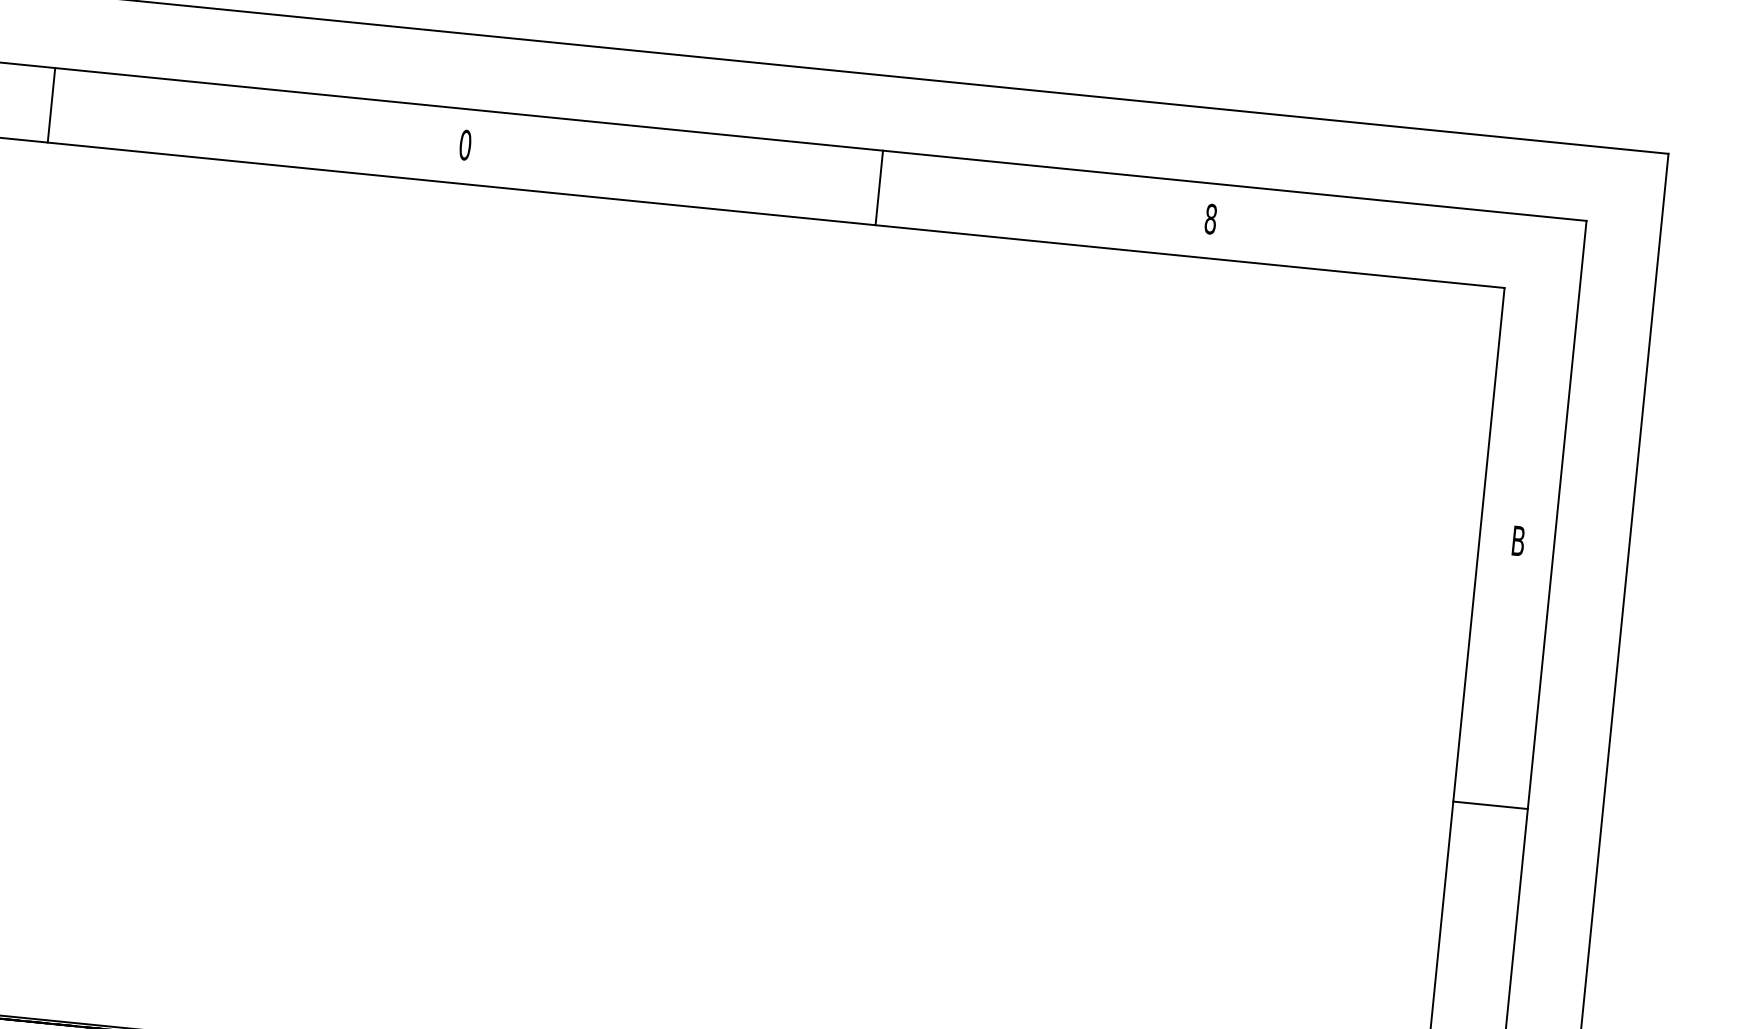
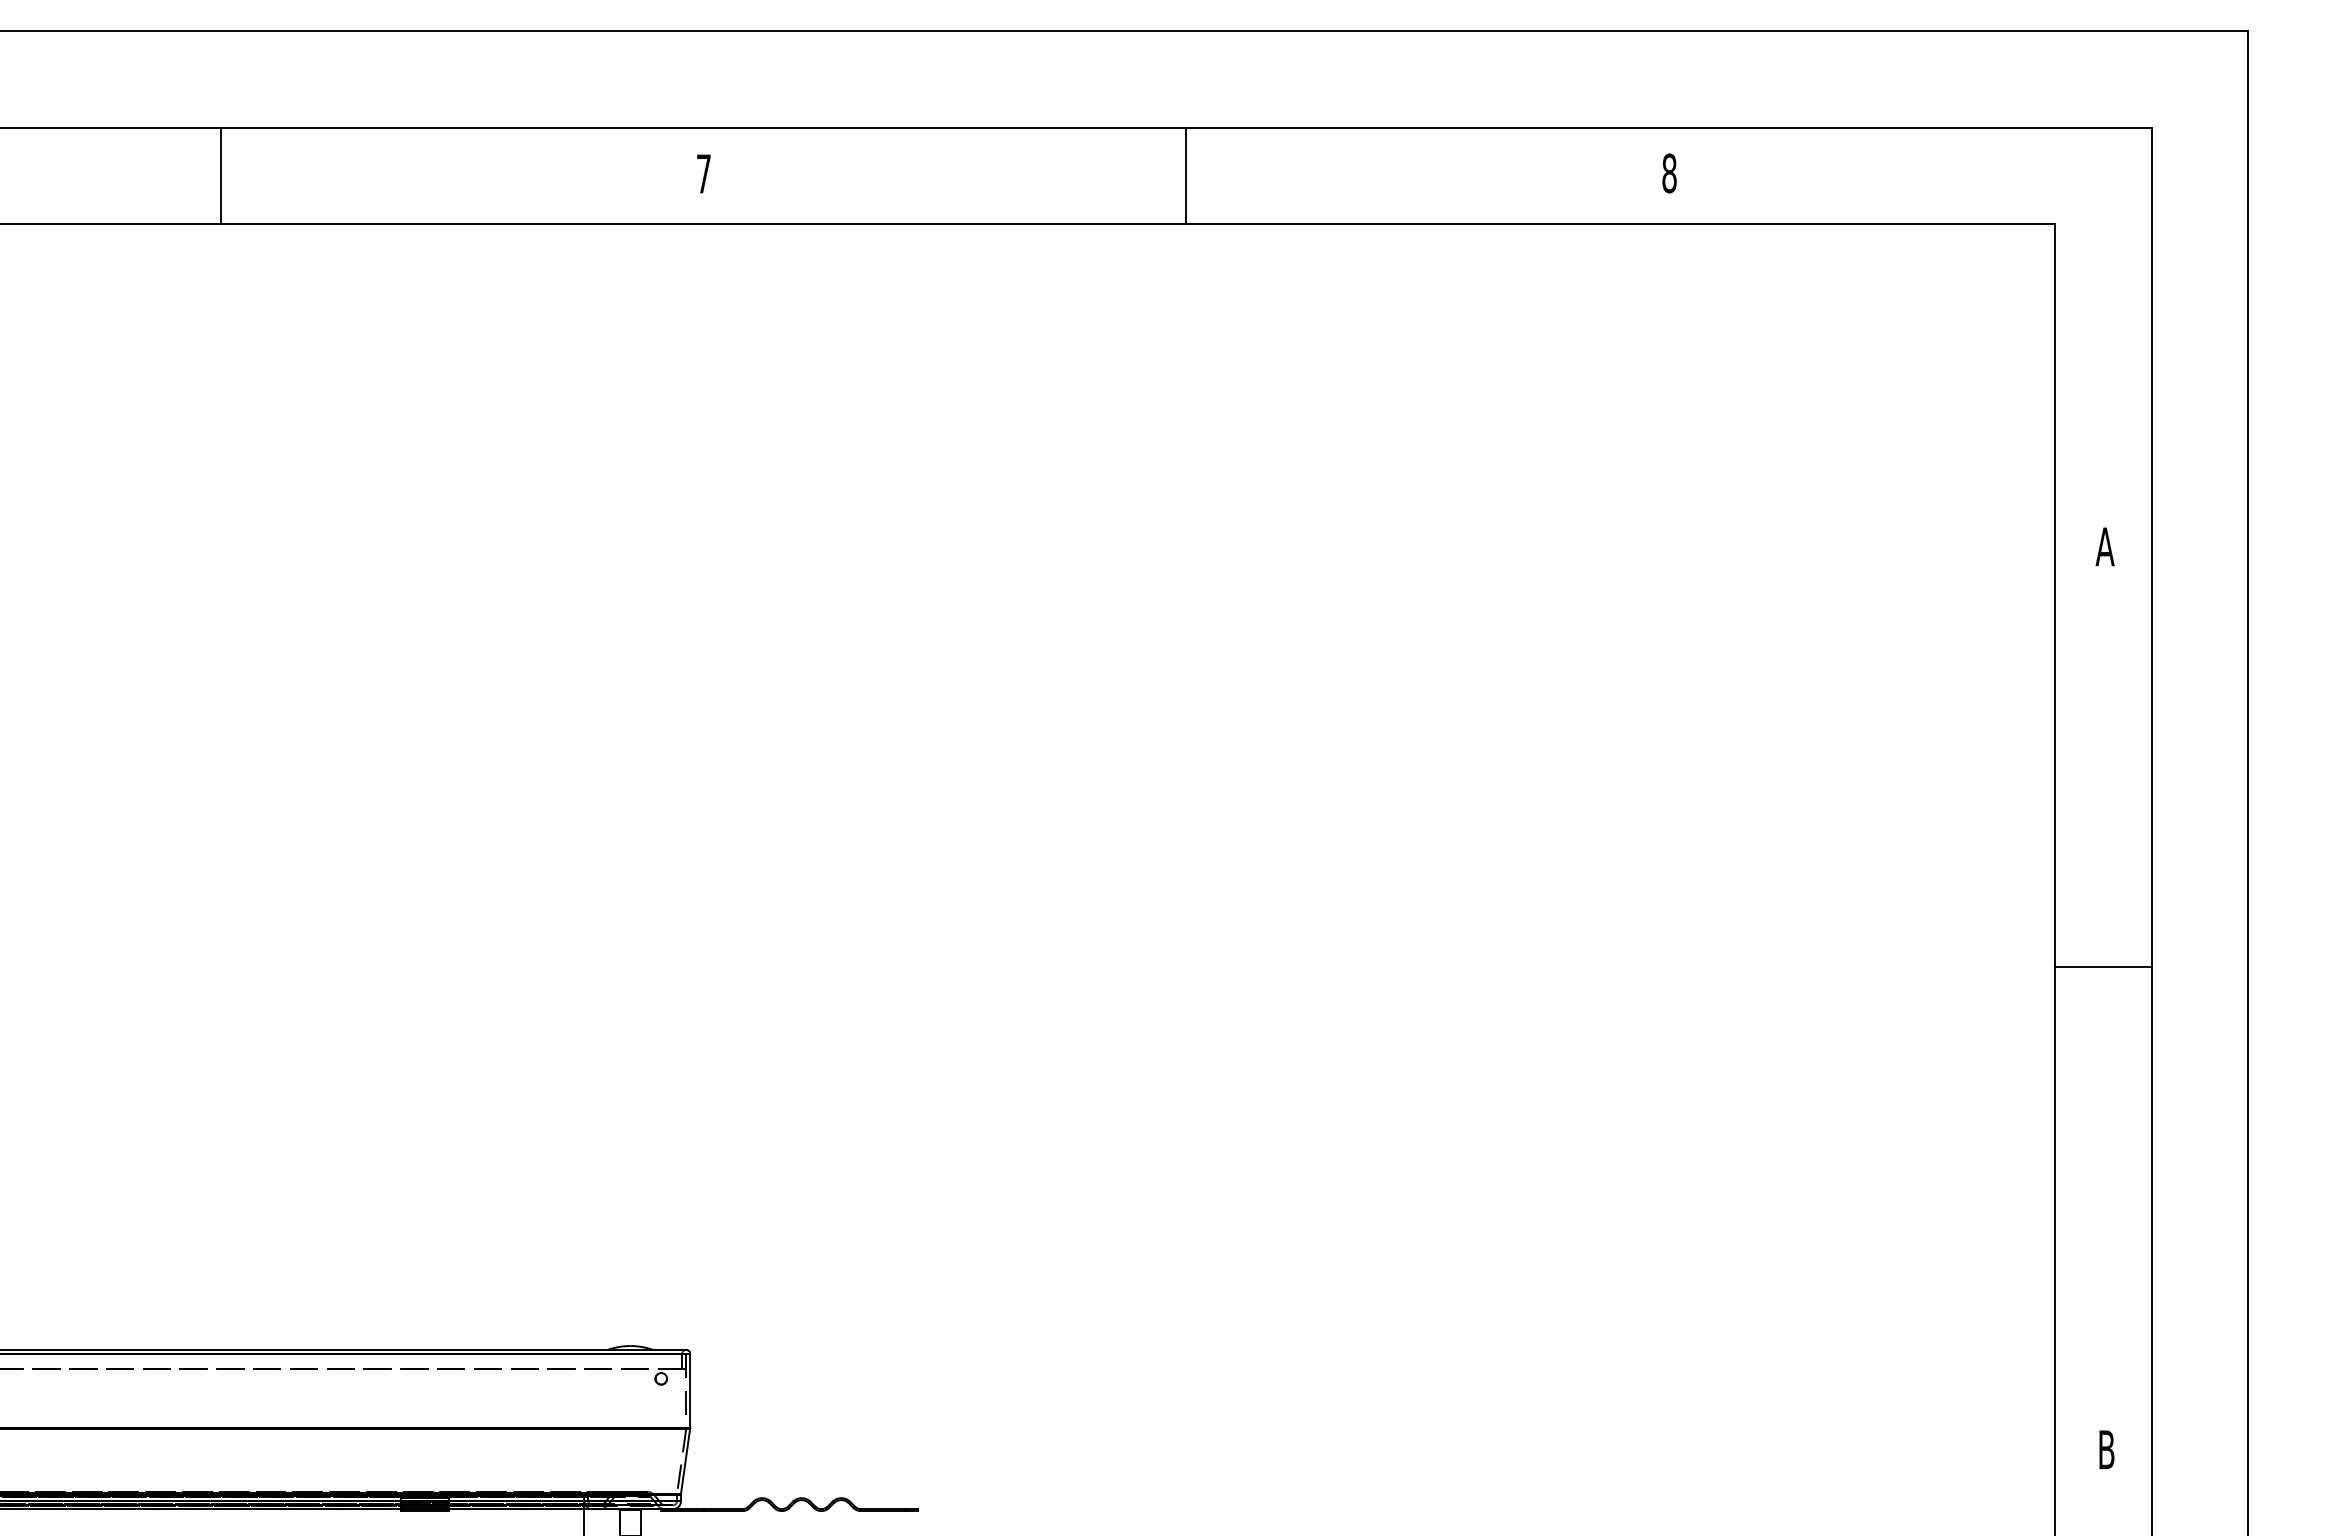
line: (51, 105) -> (220, 175), moved
text: (465, 144) -> (703, 173), 0 -> 7
line: (879, 187) -> (1186, 175), moved
text: (1517, 540) -> (2104, 546), B -> A
line: (1490, 805) -> (2103, 967), moved

